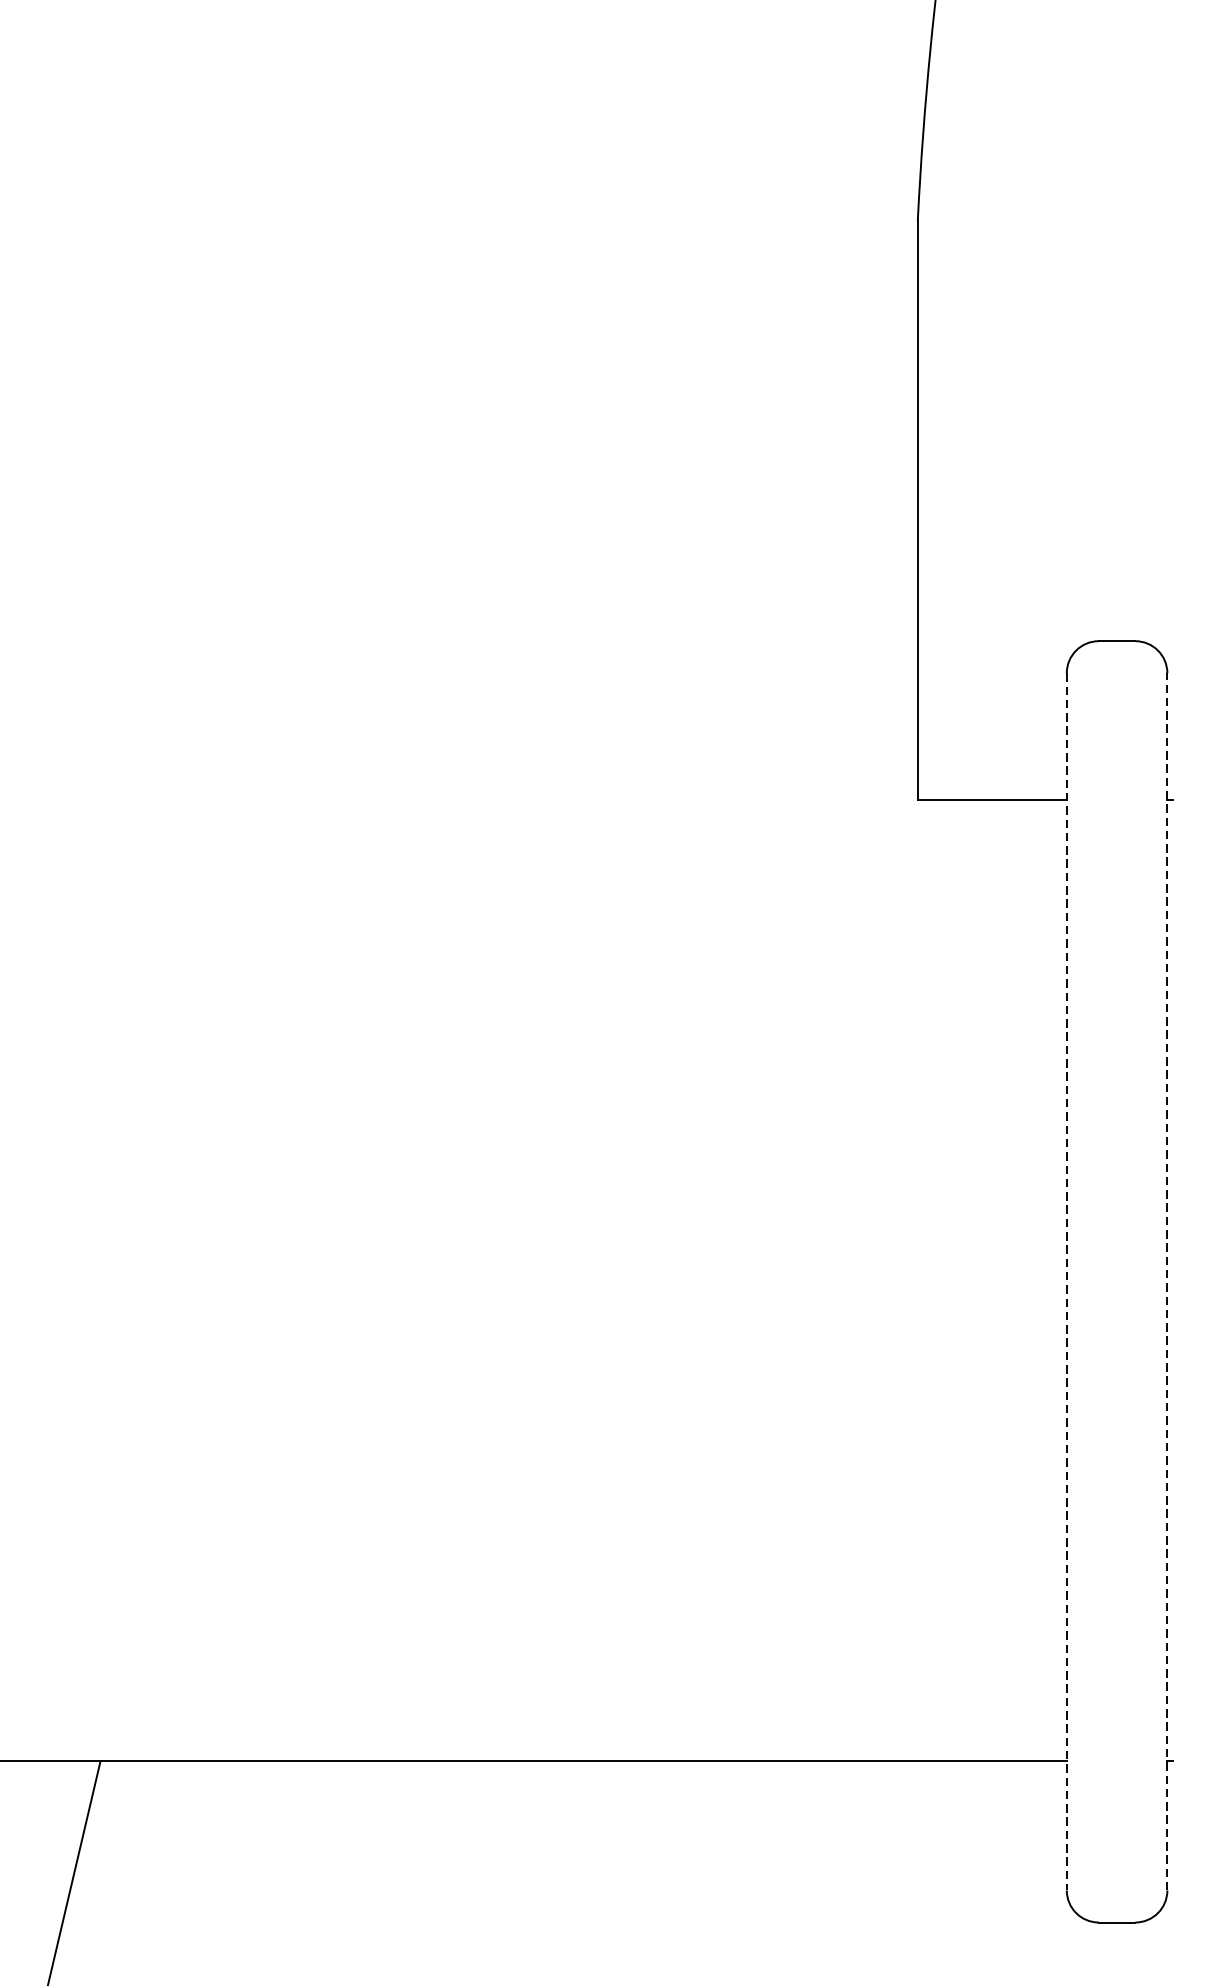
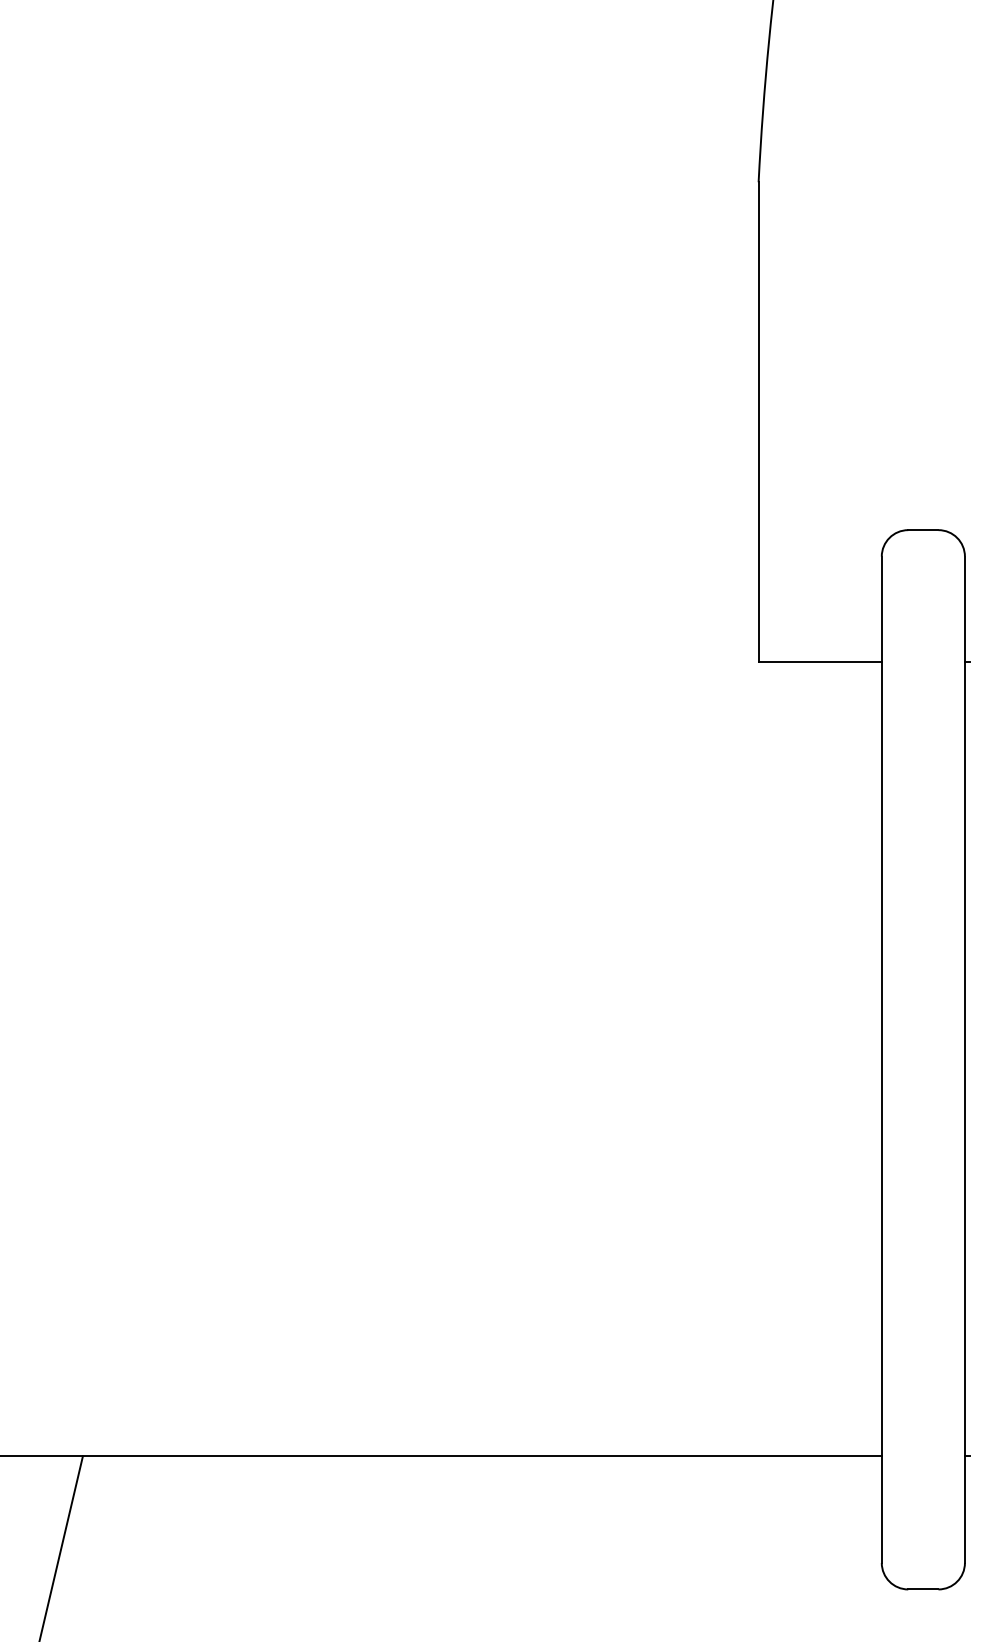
line: (1166, 1281) -> (964, 1059), dashed -> solid
line: (1066, 1282) -> (881, 1060), dashed -> solid

